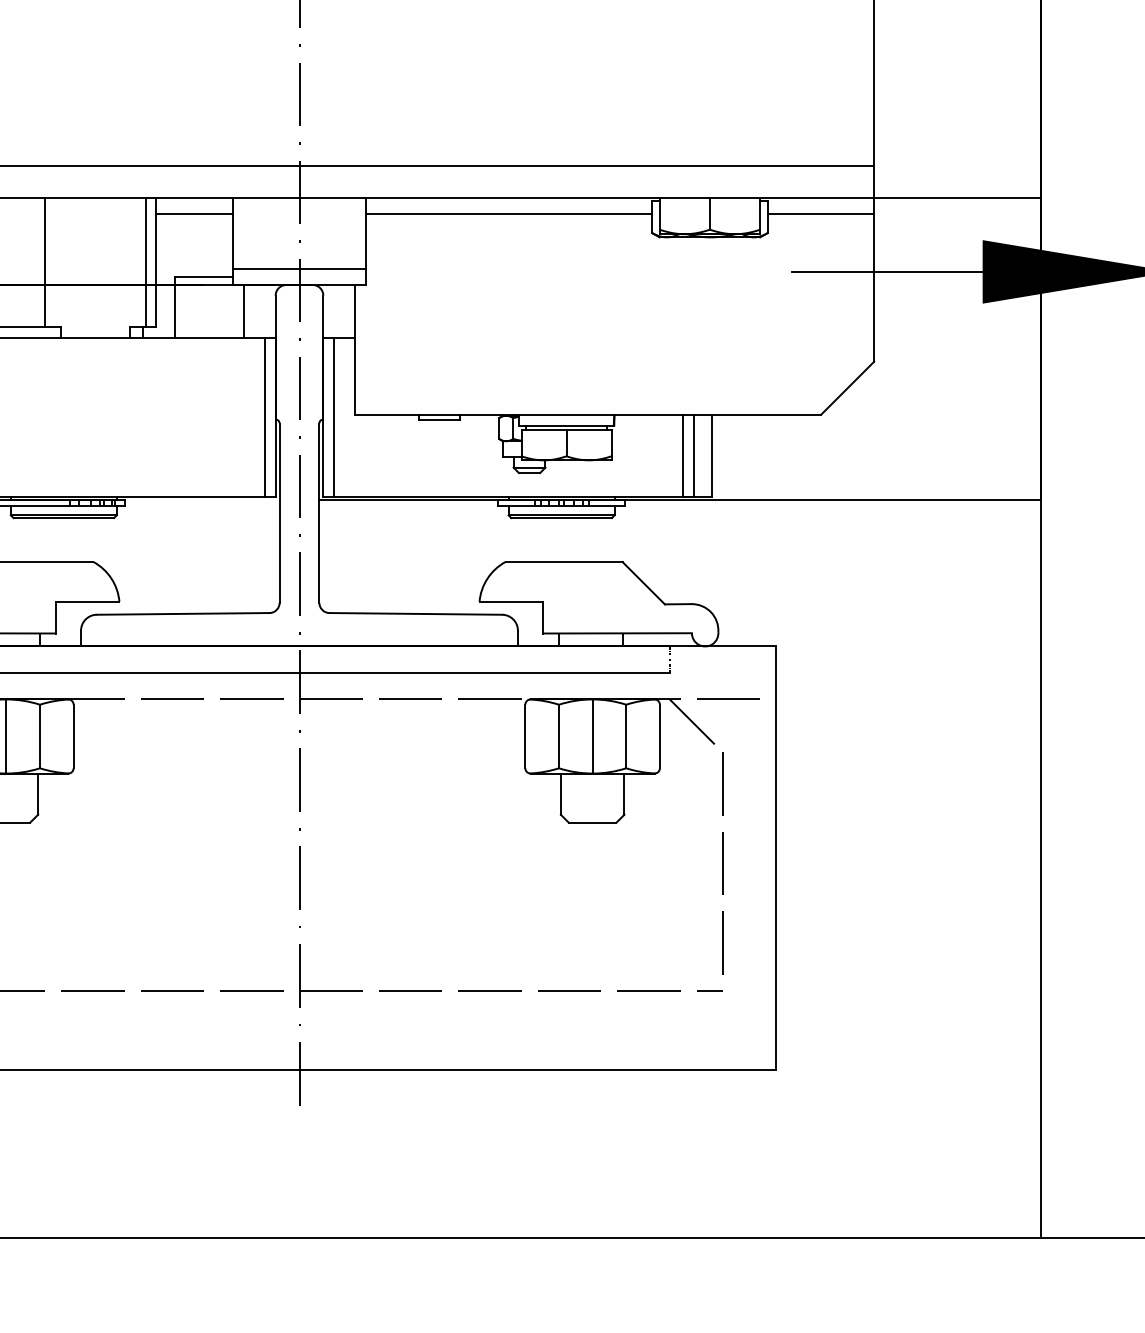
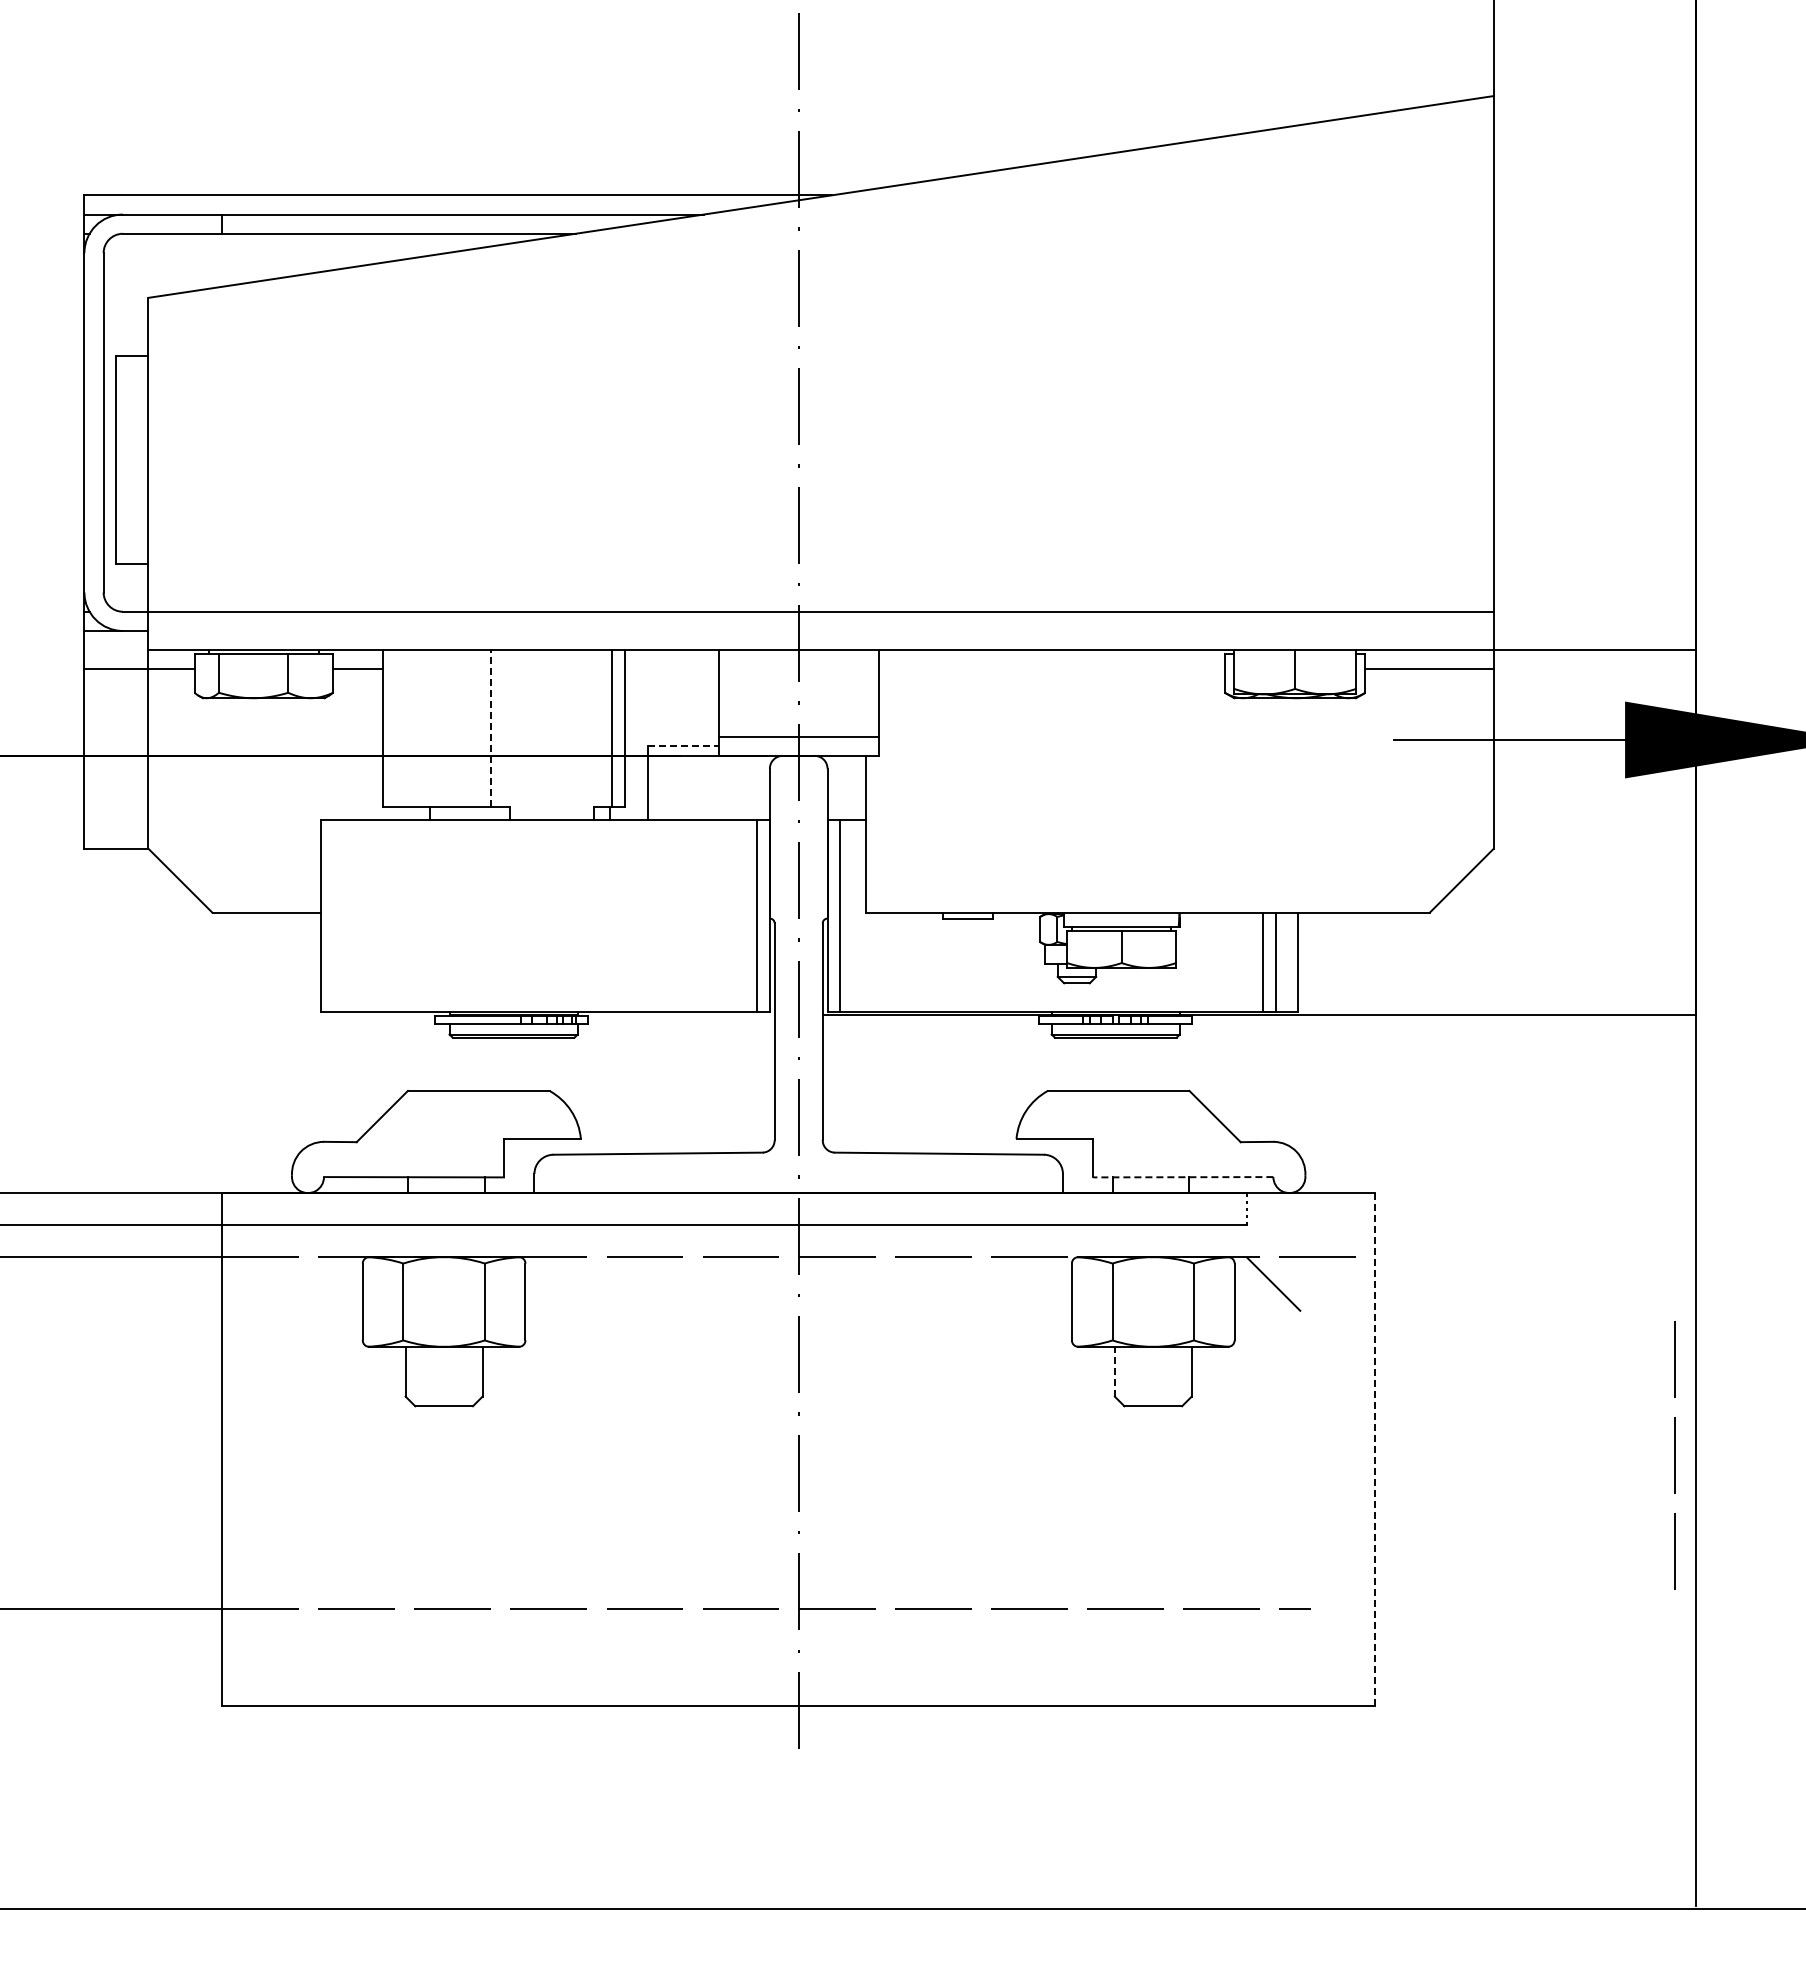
line: (194, 213) -> (671, 669), removed
line: (508, 213) -> (1051, 669), removed
line: (45, 262) -> (491, 728), solid -> dashed
line: (204, 277) -> (683, 746), solid -> dashed
line: (243, 311) -> (731, 787), removed
line: (616, 633) -> (1182, 1177), solid -> dashed
line: (6, 736) -> (444, 1301), removed
line: (592, 736) -> (1153, 1301), removed
line: (560, 793) -> (1114, 1371), solid -> dashed
line: (776, 858) -> (1375, 1449), solid -> dashed
line: (722, 863) -> (1674, 1455), moved

